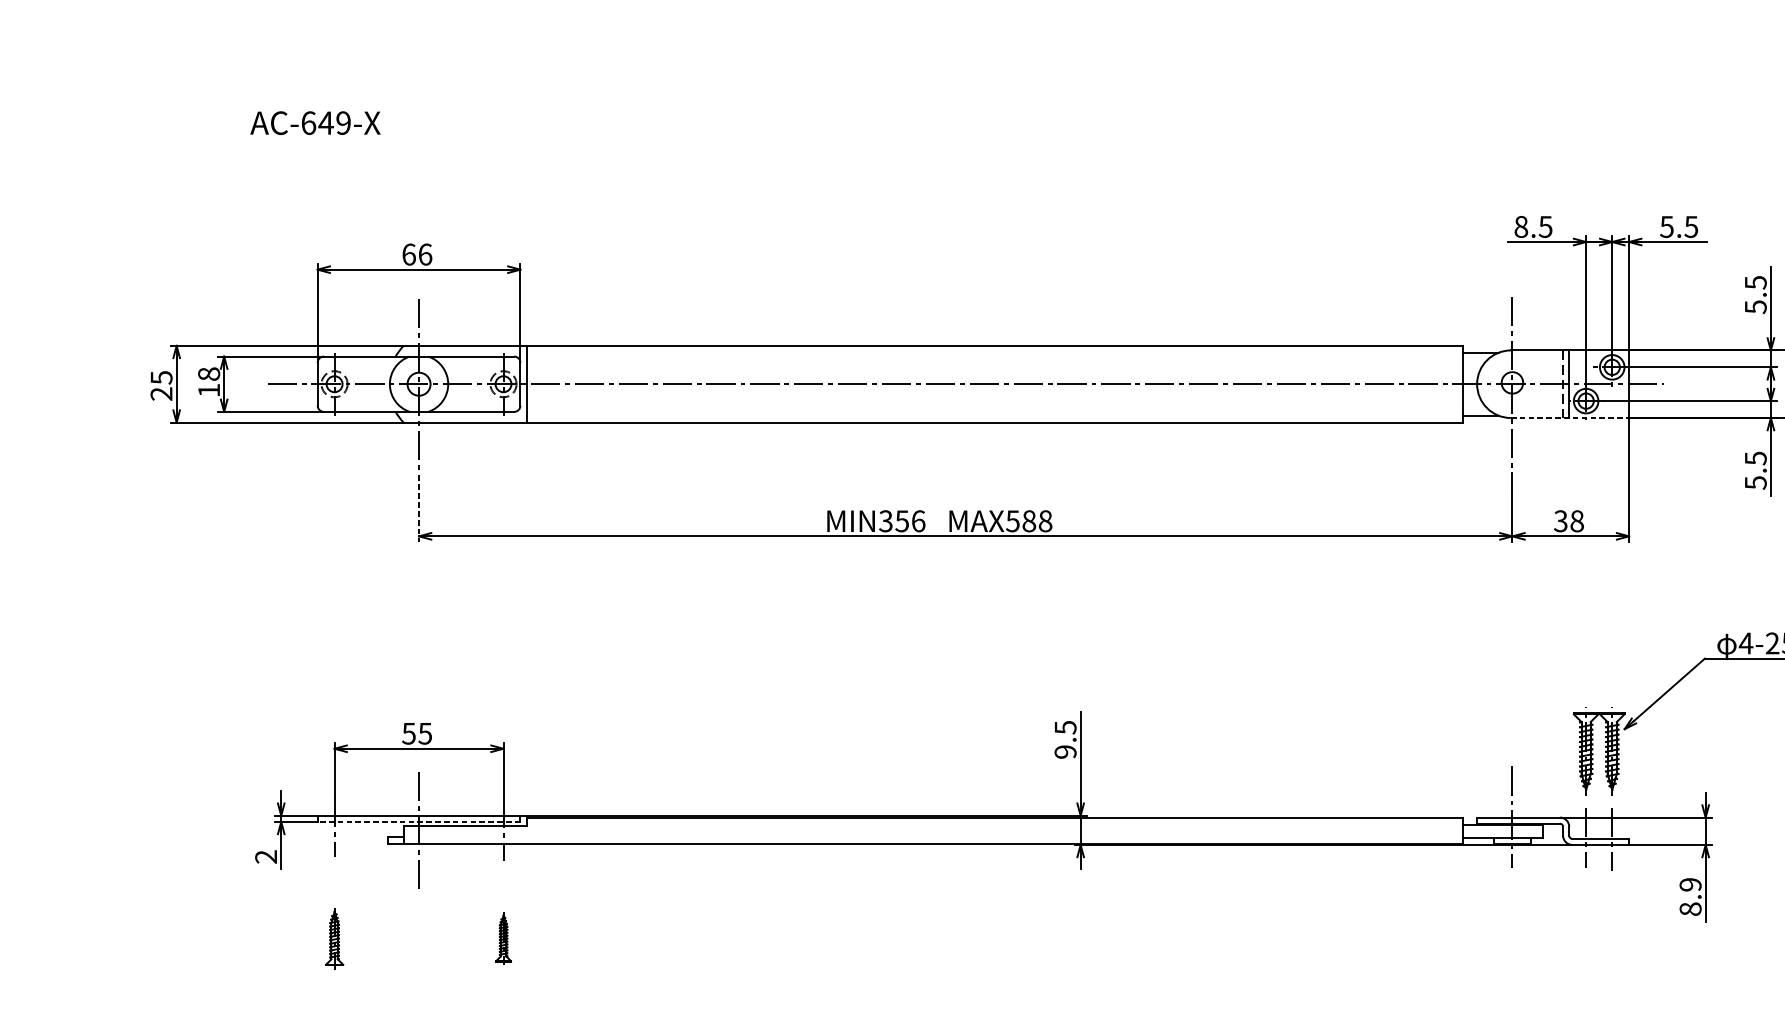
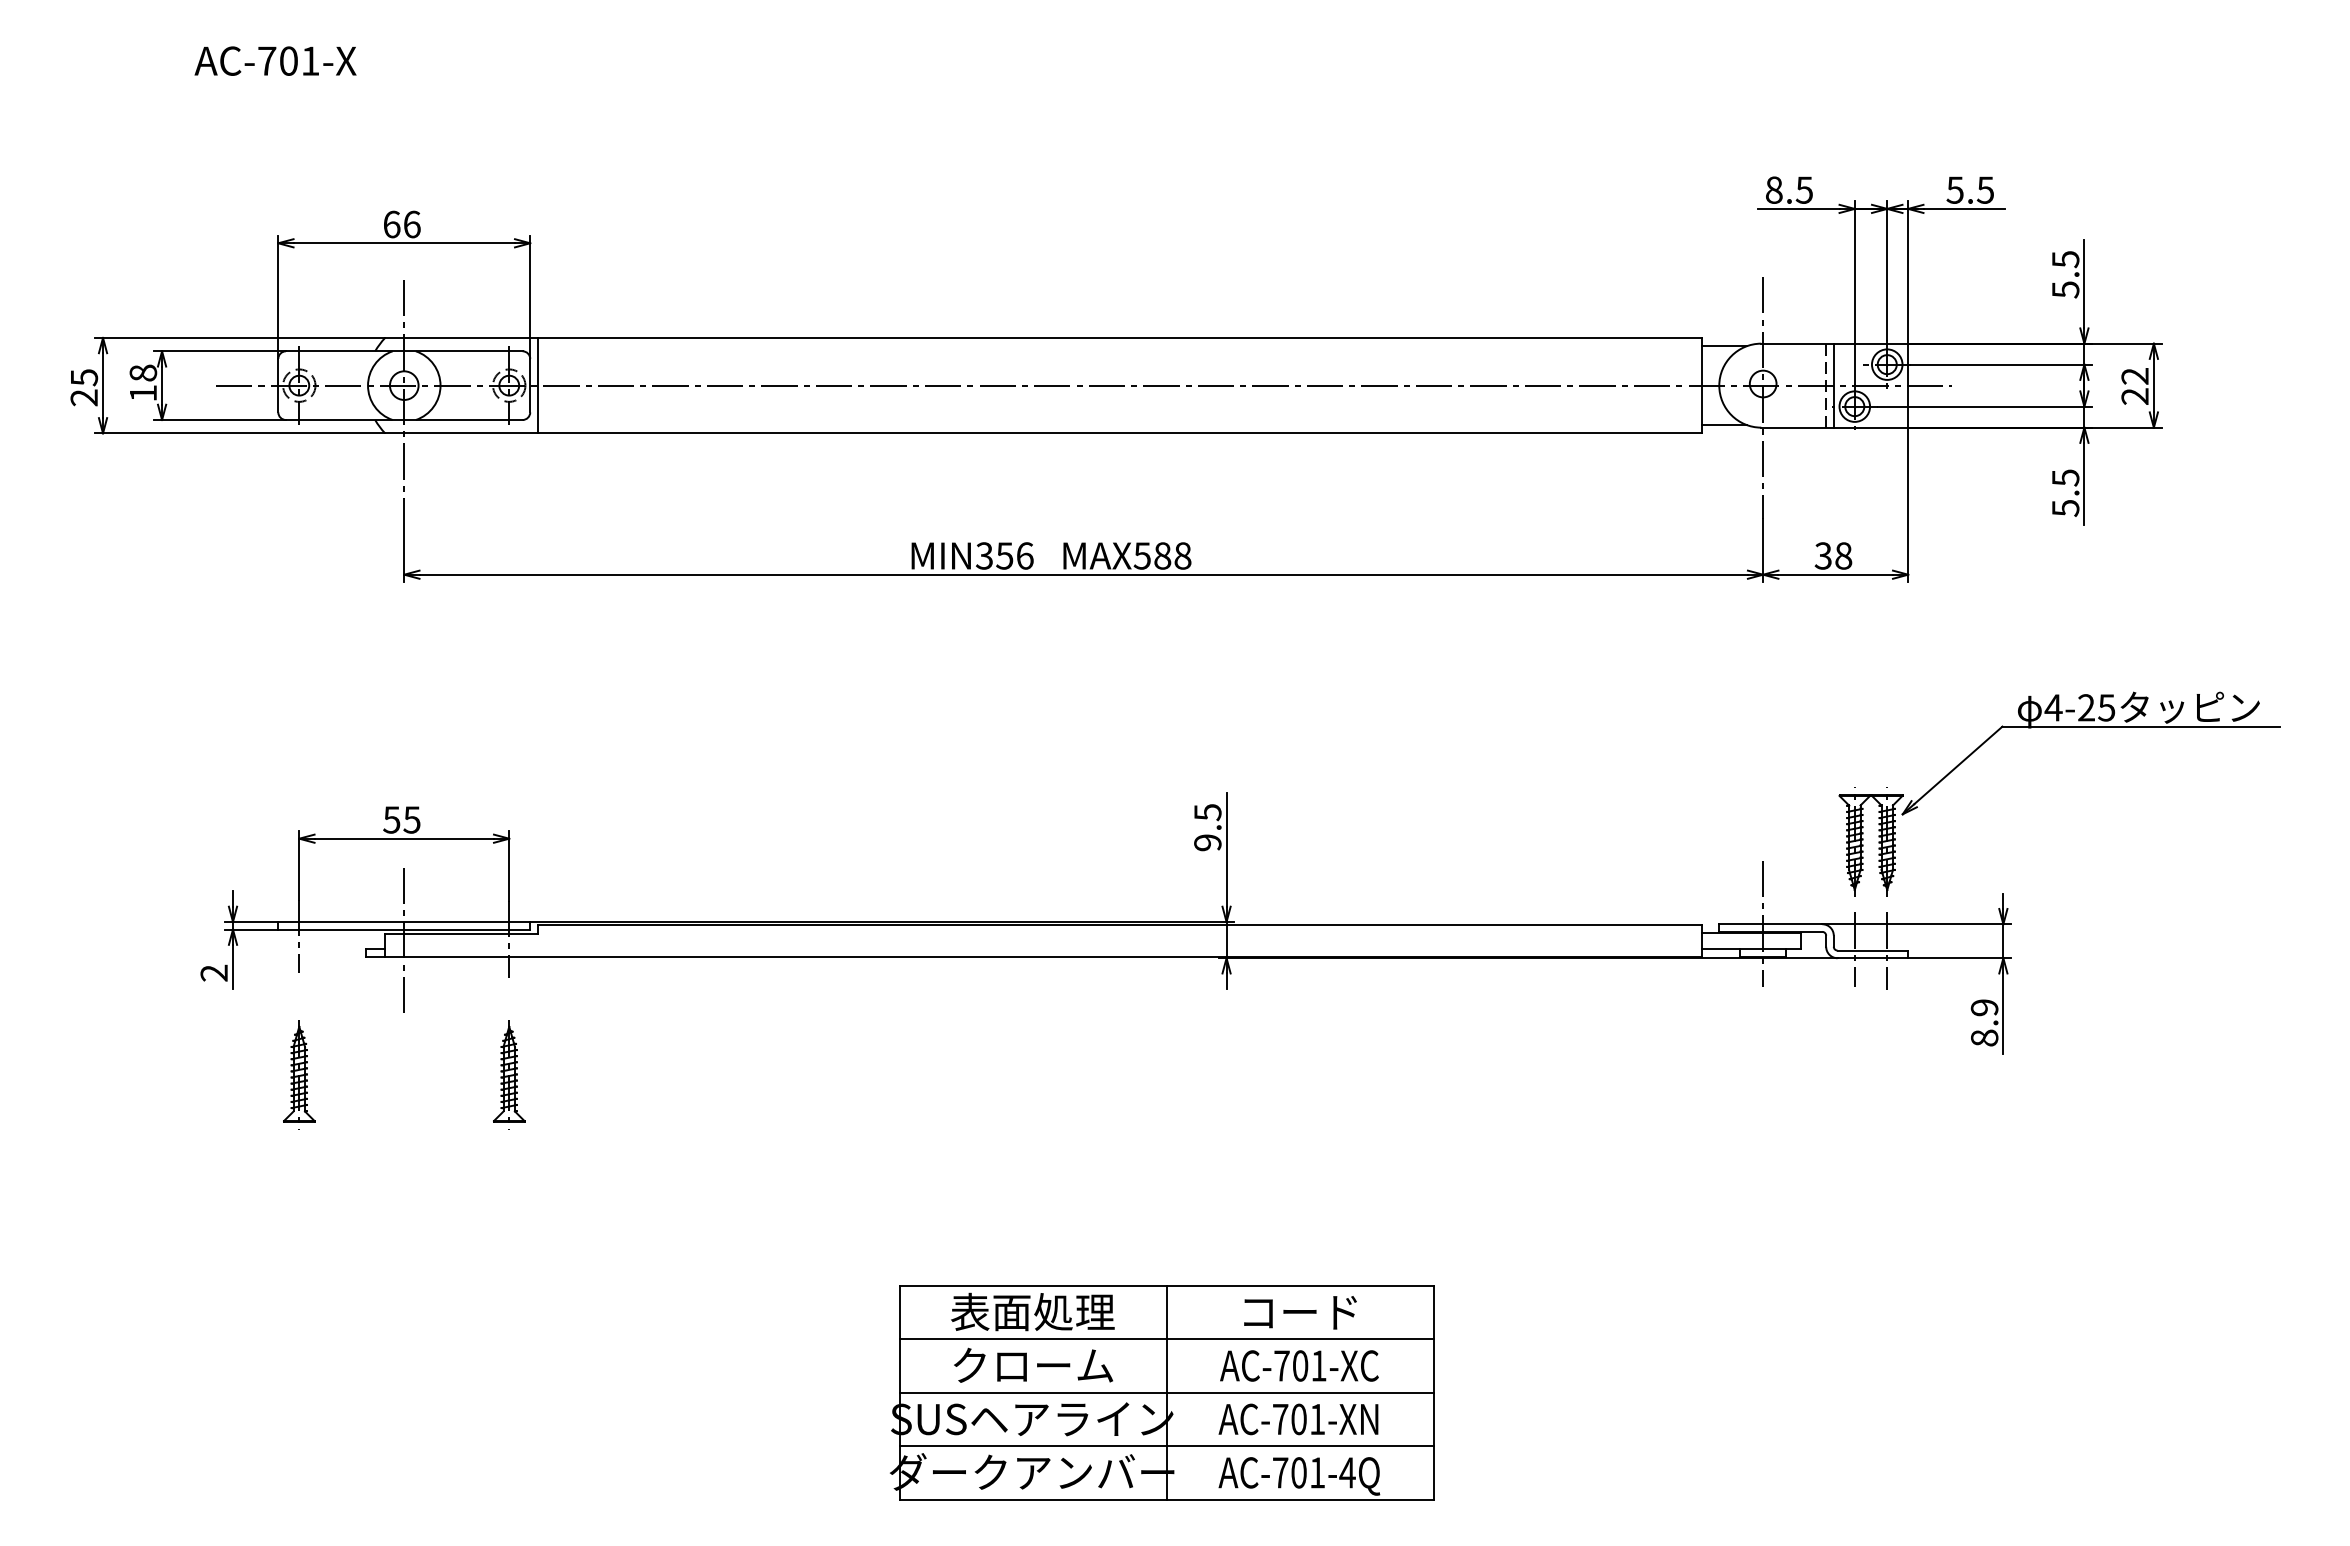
text: (325, 122) -> (288, 60), AC-649-X -> AC-701-X
line: (1570, 417) -> (1835, 427), dashed -> solid
line: (419, 508) -> (404, 540), dashed -> solid
line: (419, 821) -> (404, 929), dashed -> solid
part: (334, 938) -> (299, 1074), size x1.43
part: (503, 938) -> (509, 1074), size x1.67

